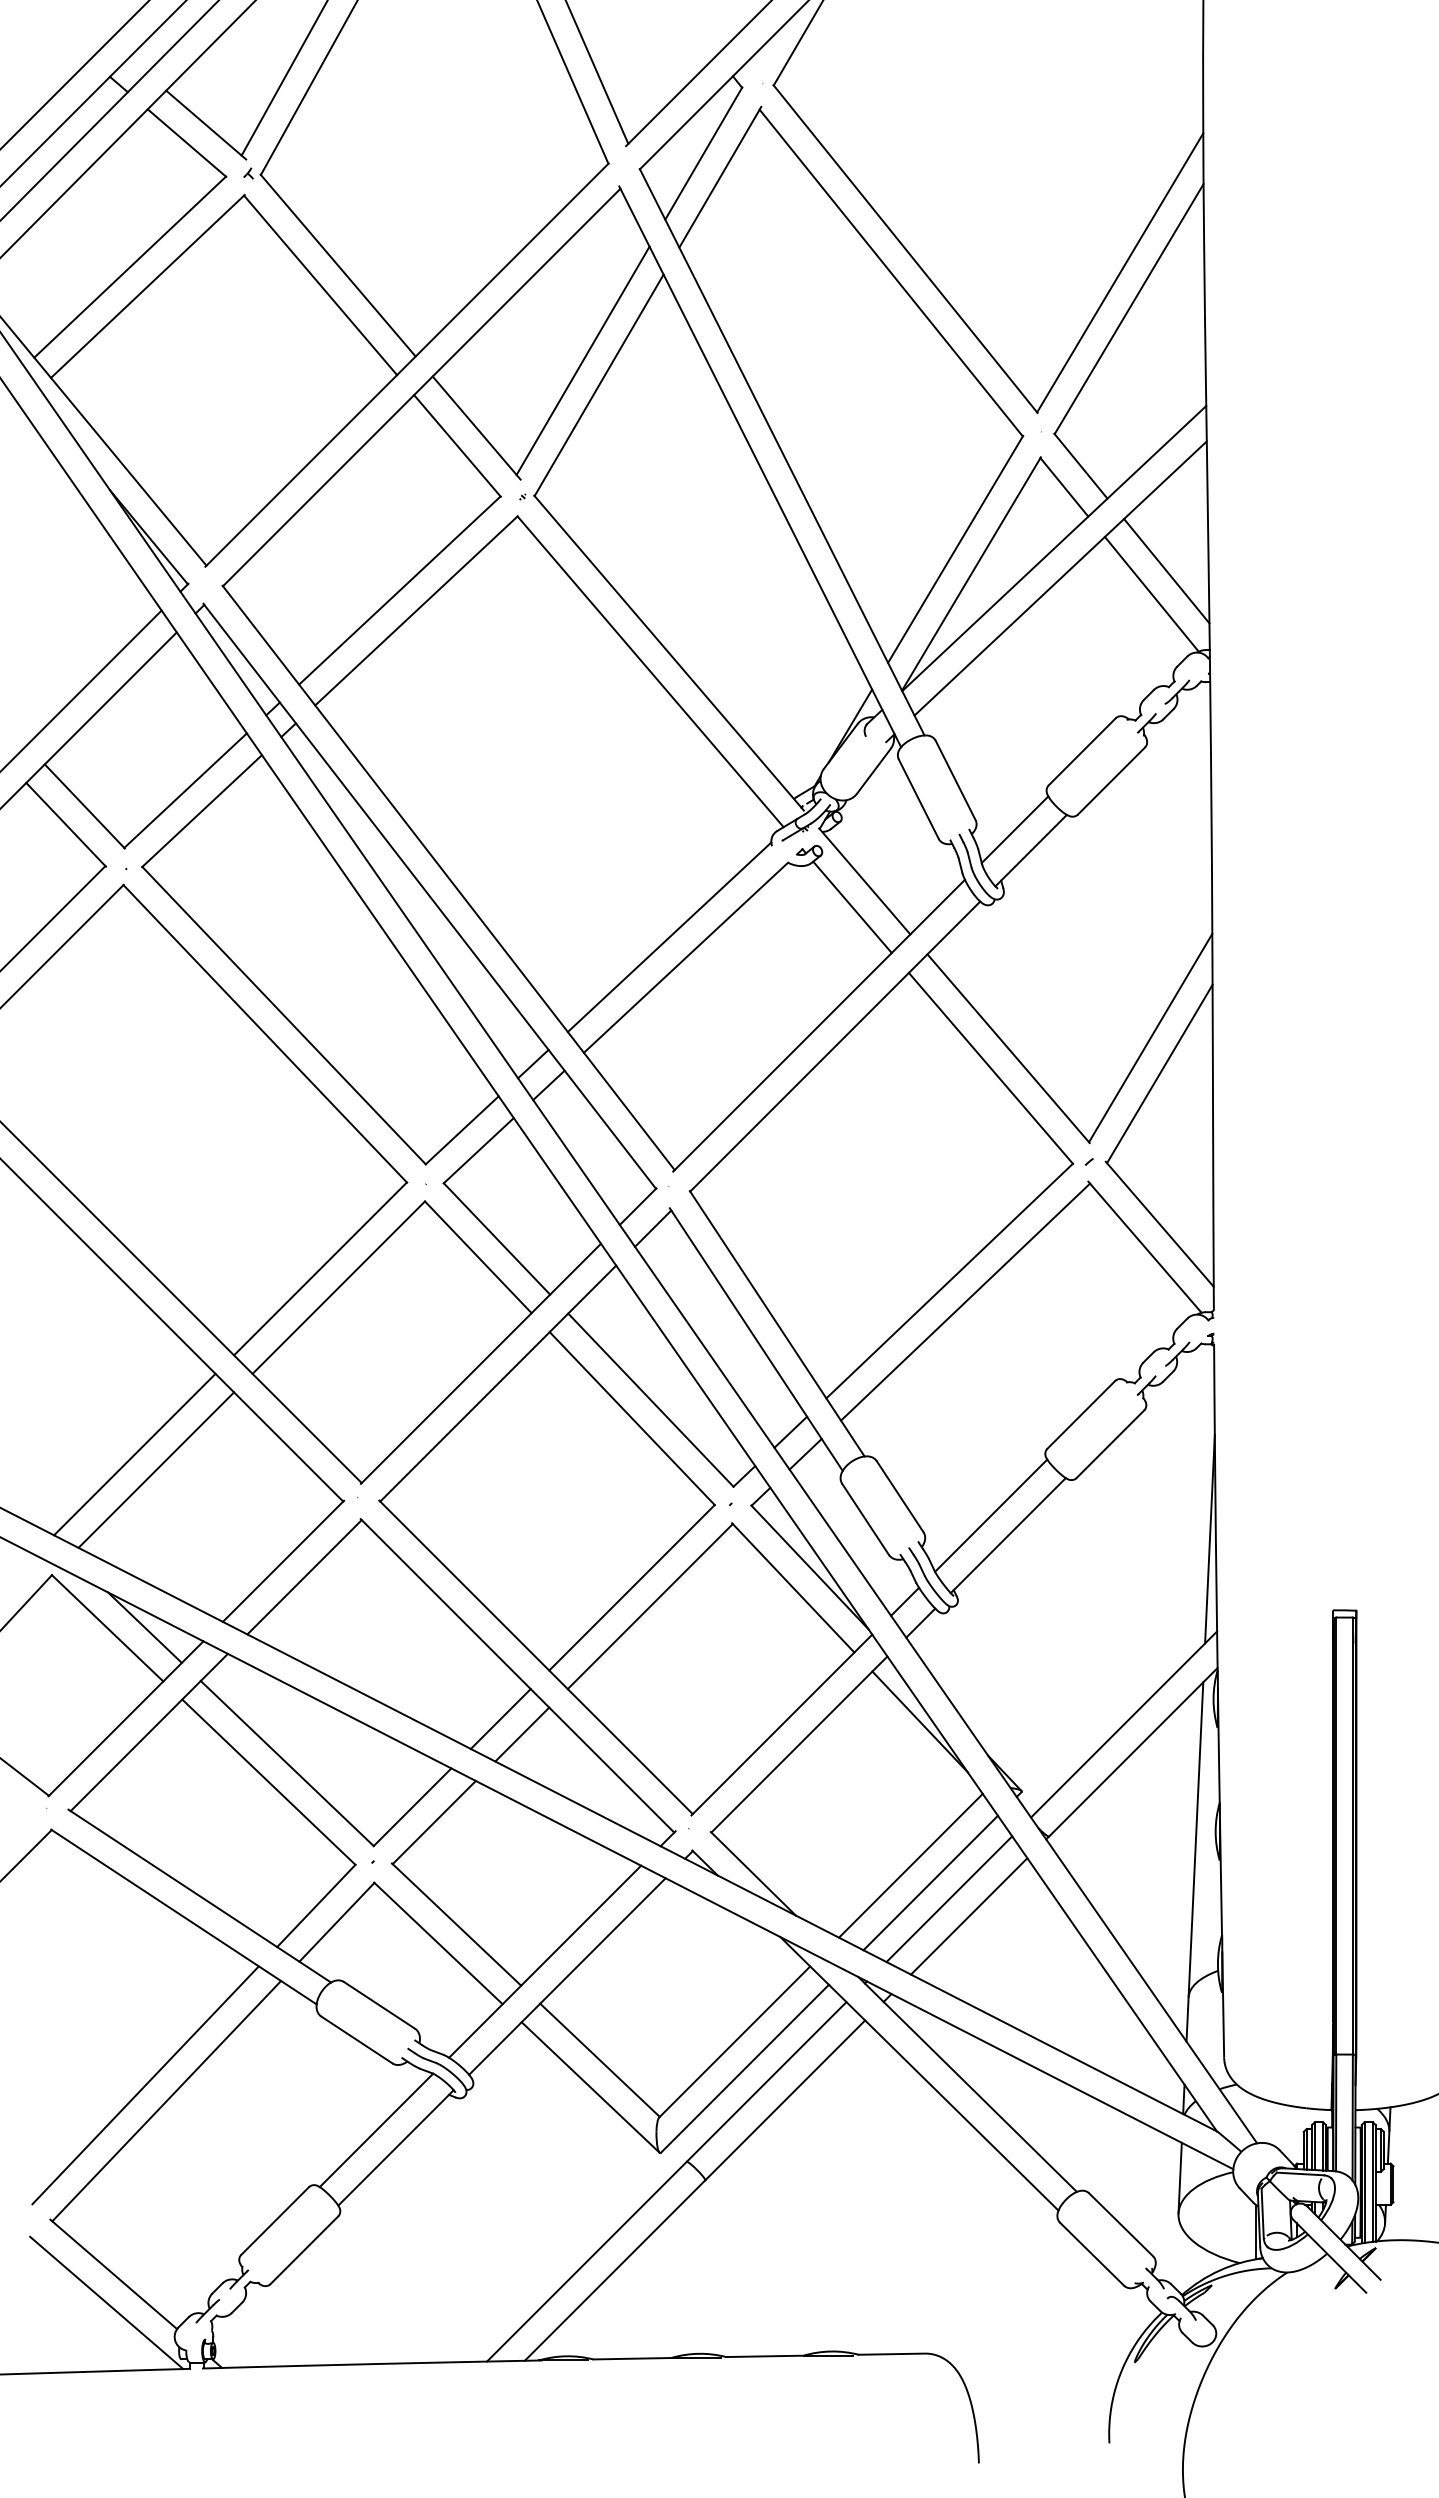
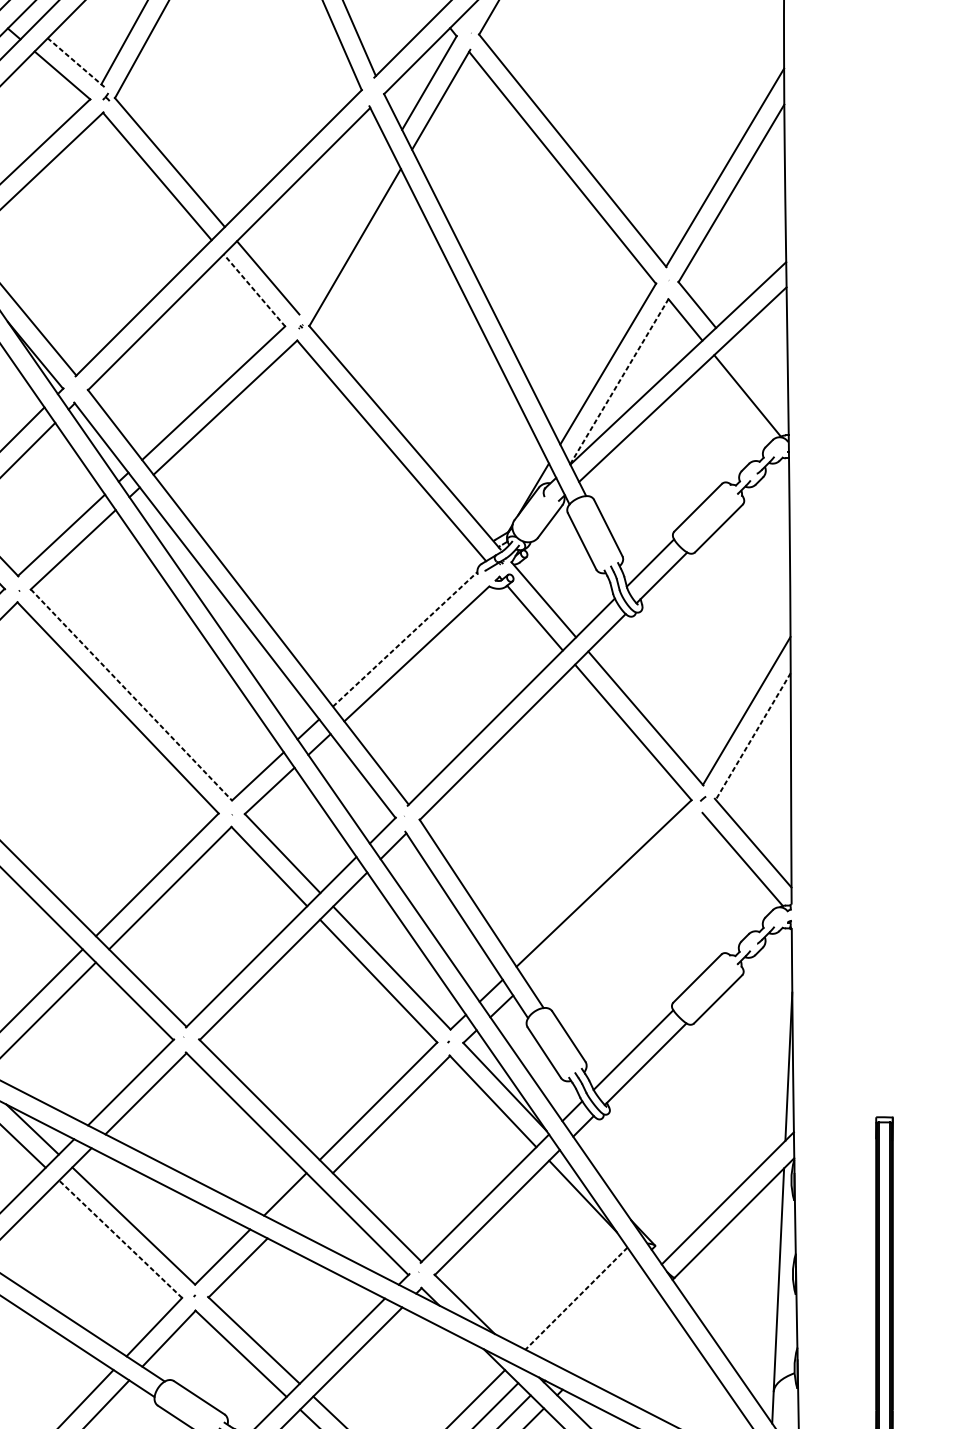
line: (206, 125) -> (76, 63), solid -> dashed
line: (582, 360) -> (343, 229), removed
line: (457, 445) -> (254, 290), solid -> dashed
line: (1166, 571) -> (757, 379), removed
line: (971, 573) -> (619, 381), solid -> dashed
line: (669, 936) -> (405, 638), solid -> dashed
line: (284, 1016) -> (131, 695), solid -> dashed
line: (1159, 1074) -> (753, 736), solid -> dashed
line: (965, 1301) -> (615, 897), removed
line: (522, 1734) -> (300, 1205), removed
line: (268, 1782) -> (120, 1239), solid -> dashed
line: (910, 1865) -> (576, 1298), solid -> dashed
line: (930, 1882) -> (590, 1310), removed
line: (949, 1899) -> (603, 1322), removed
line: (969, 1916) -> (618, 1334), removed

